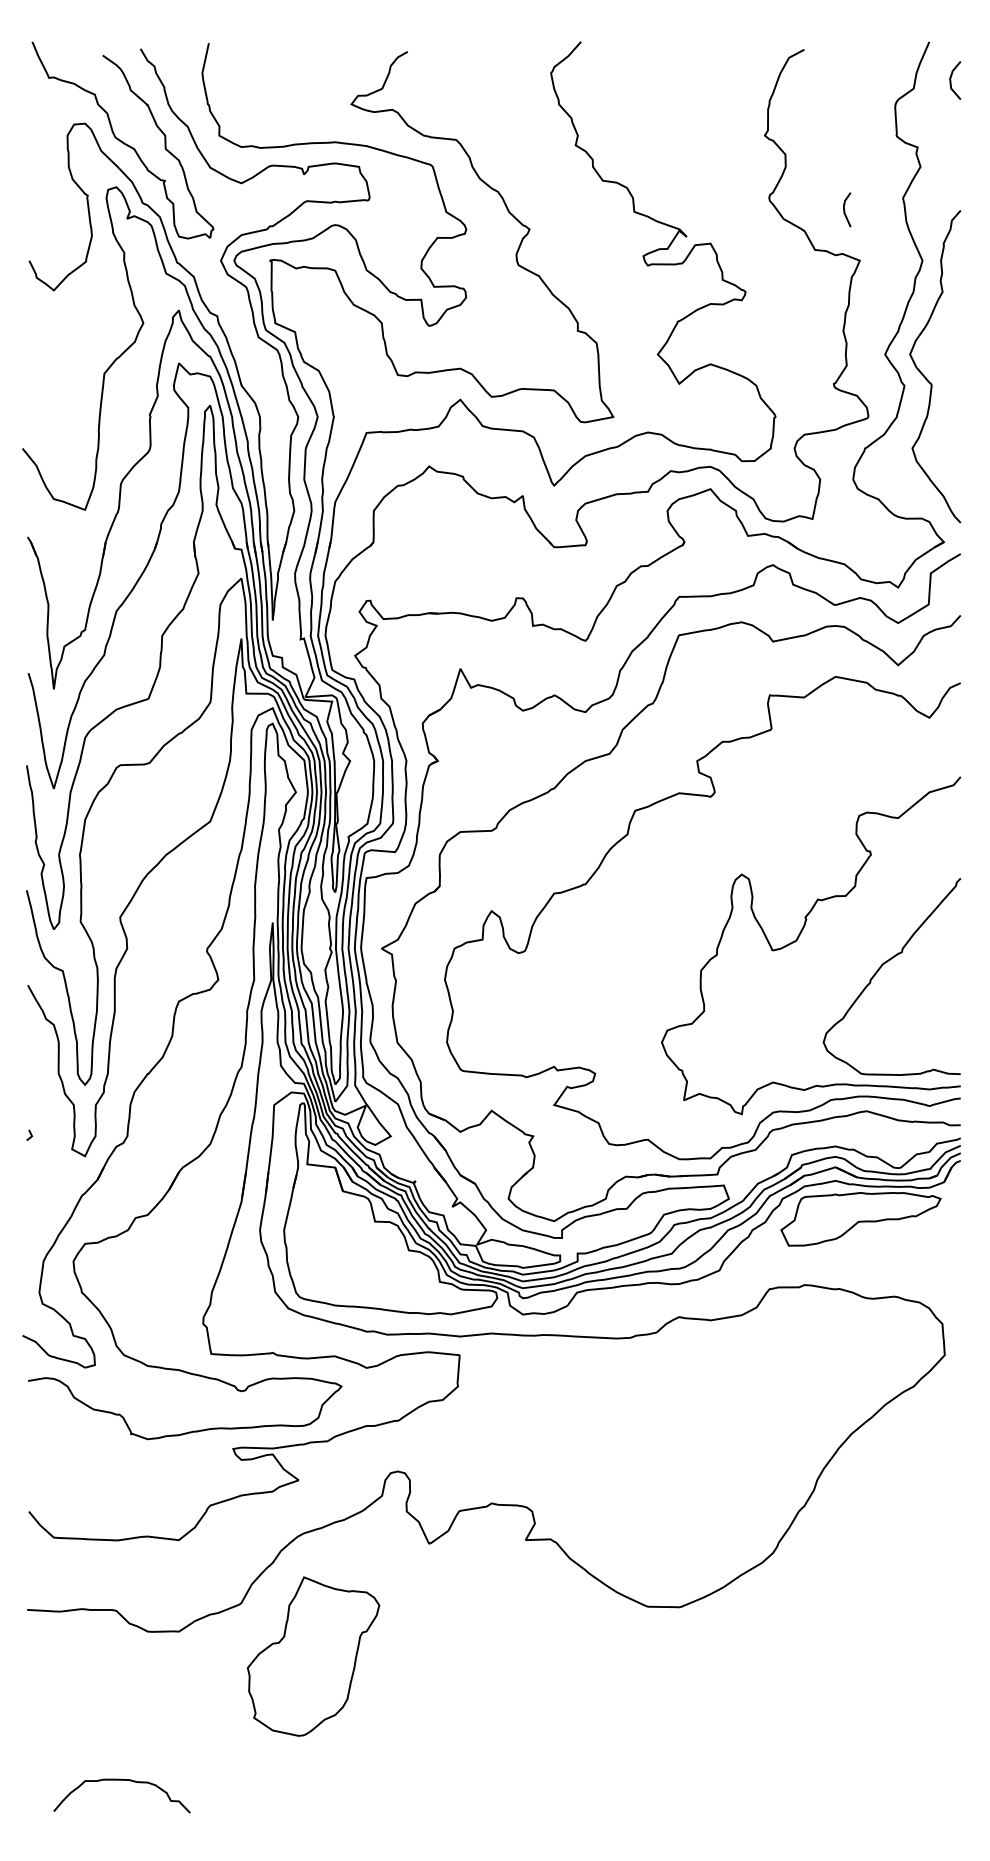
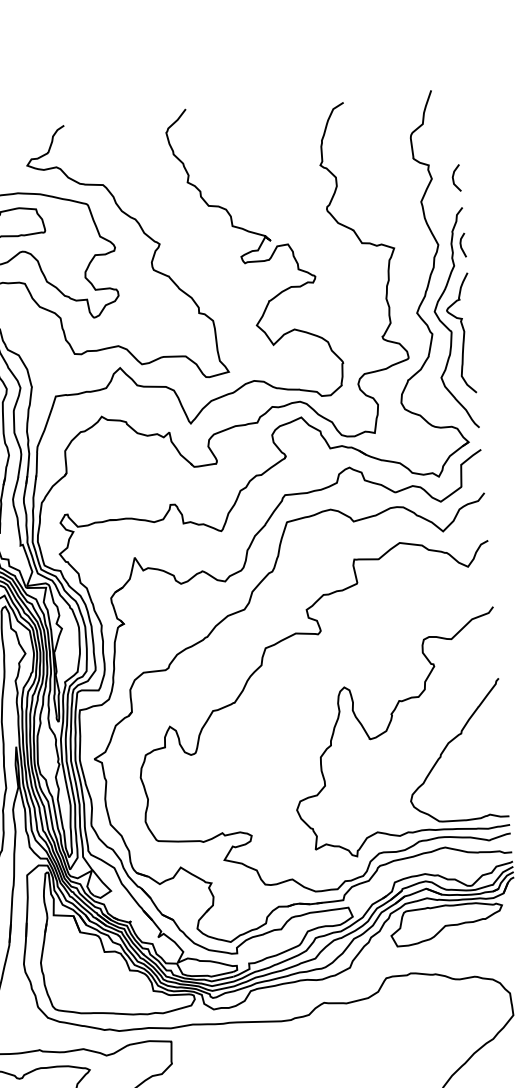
line: (951, 80) -> (453, 178), moved
line: (845, 210) -> (461, 245), moved
curve: (948, 388) -> (463, 333), added

